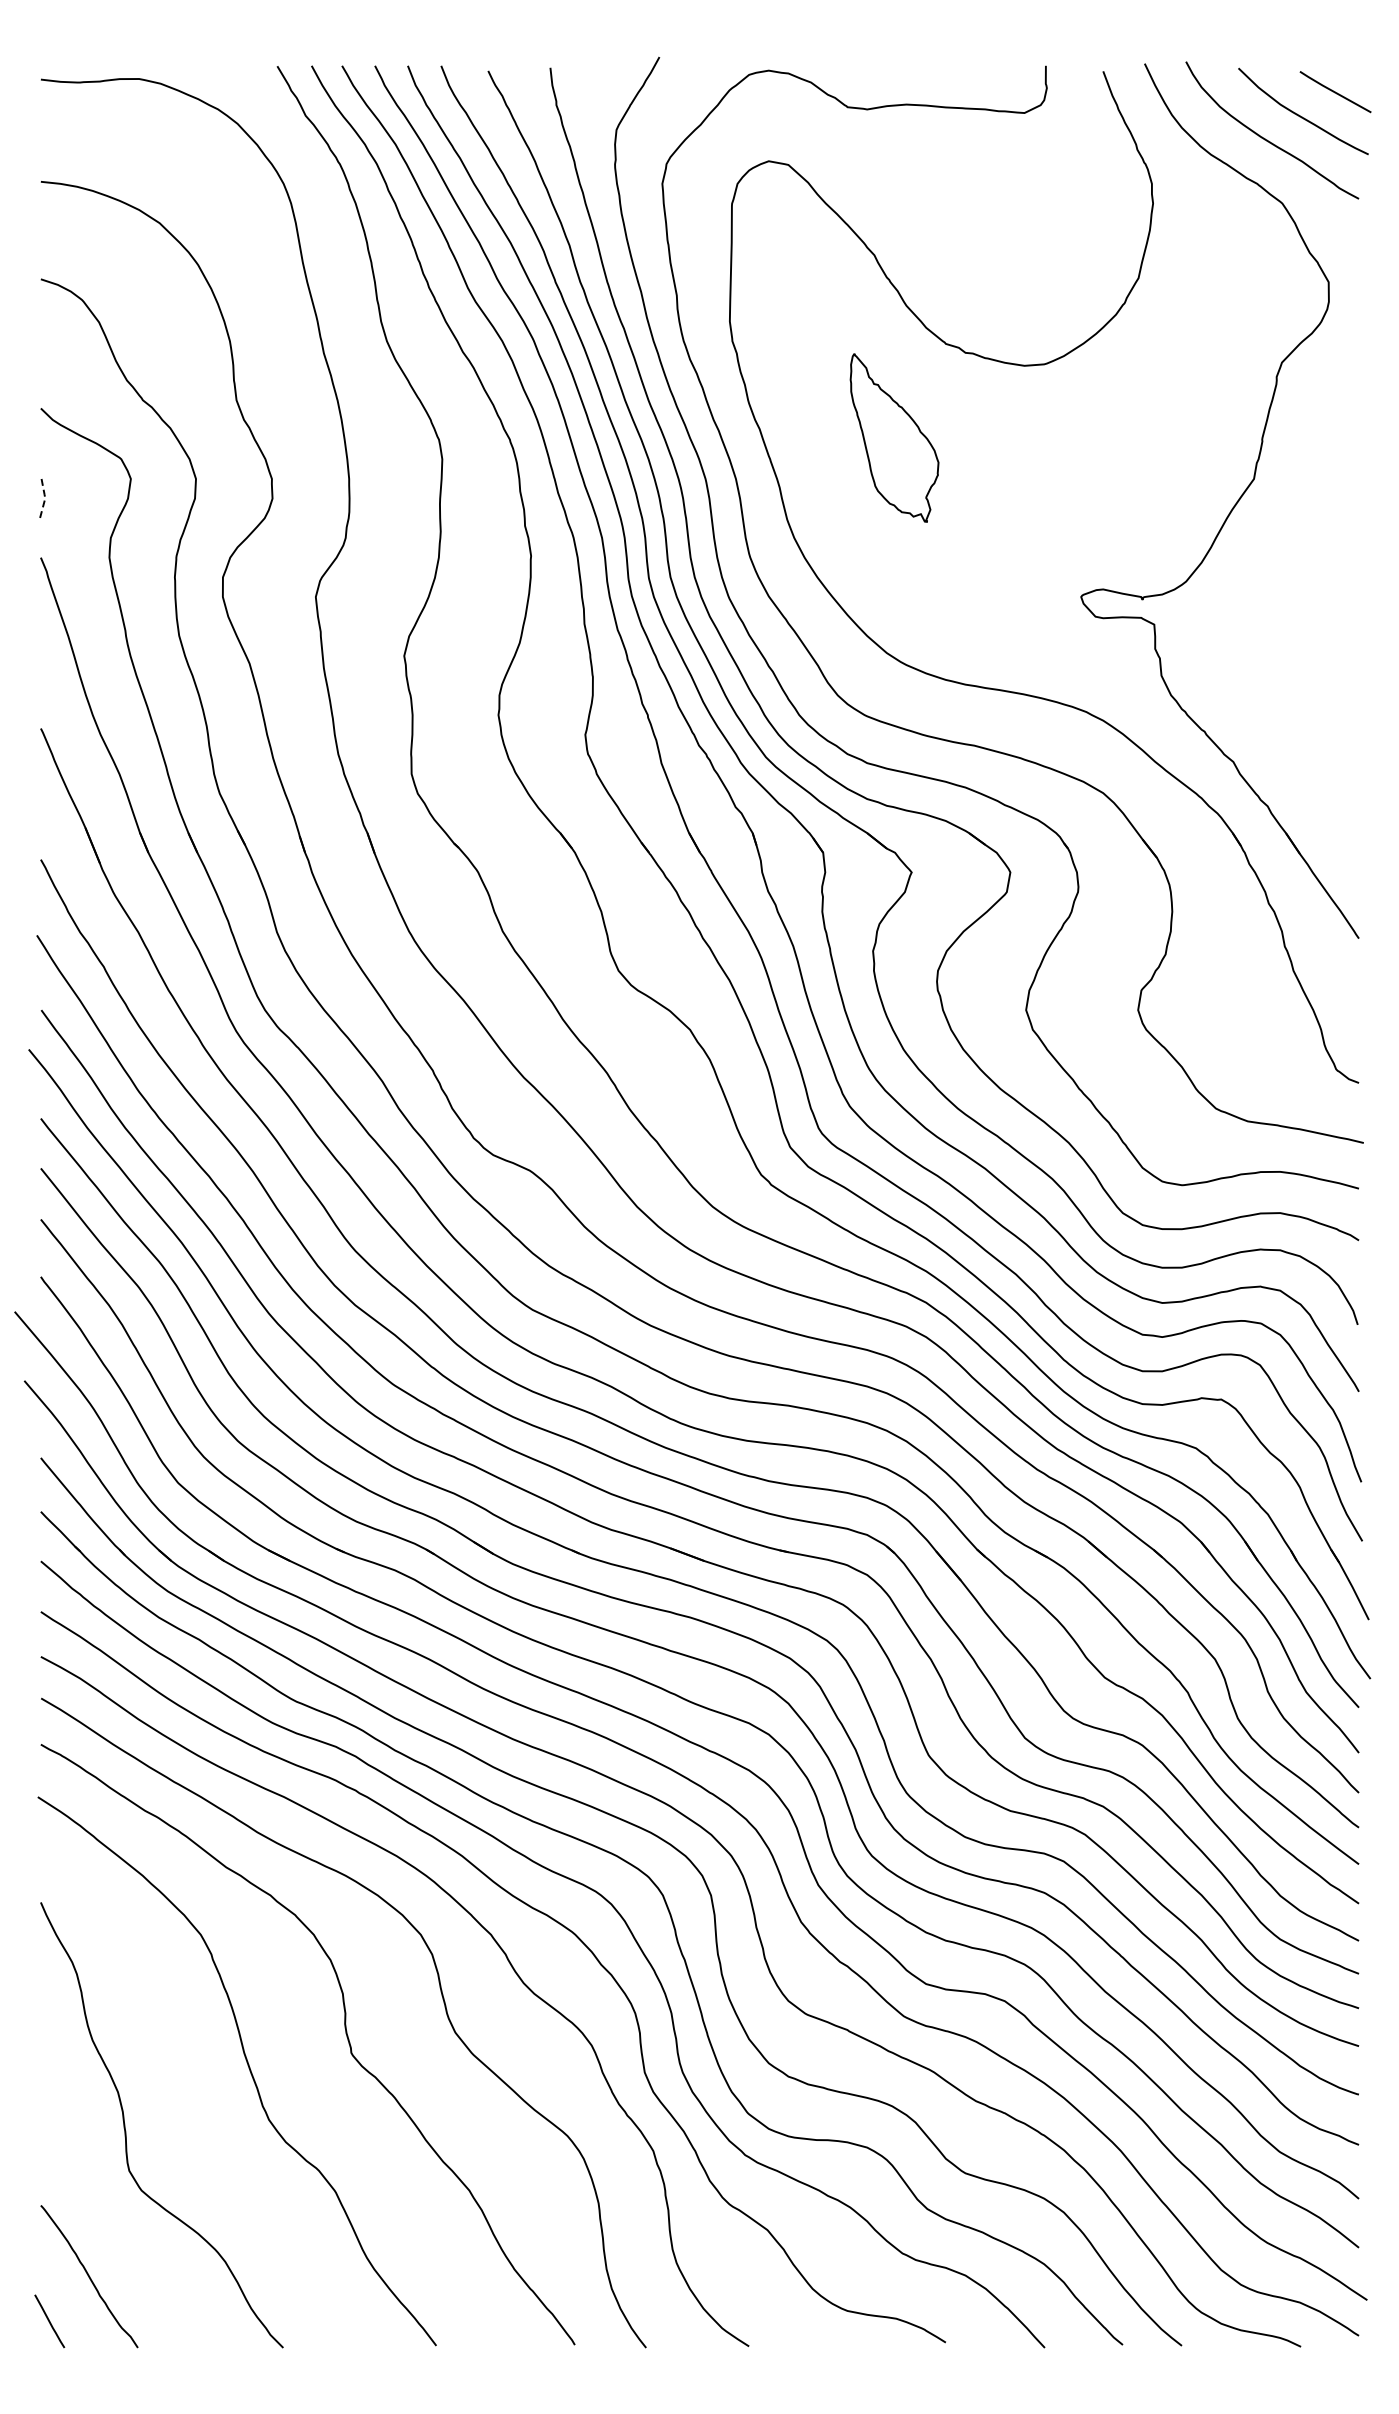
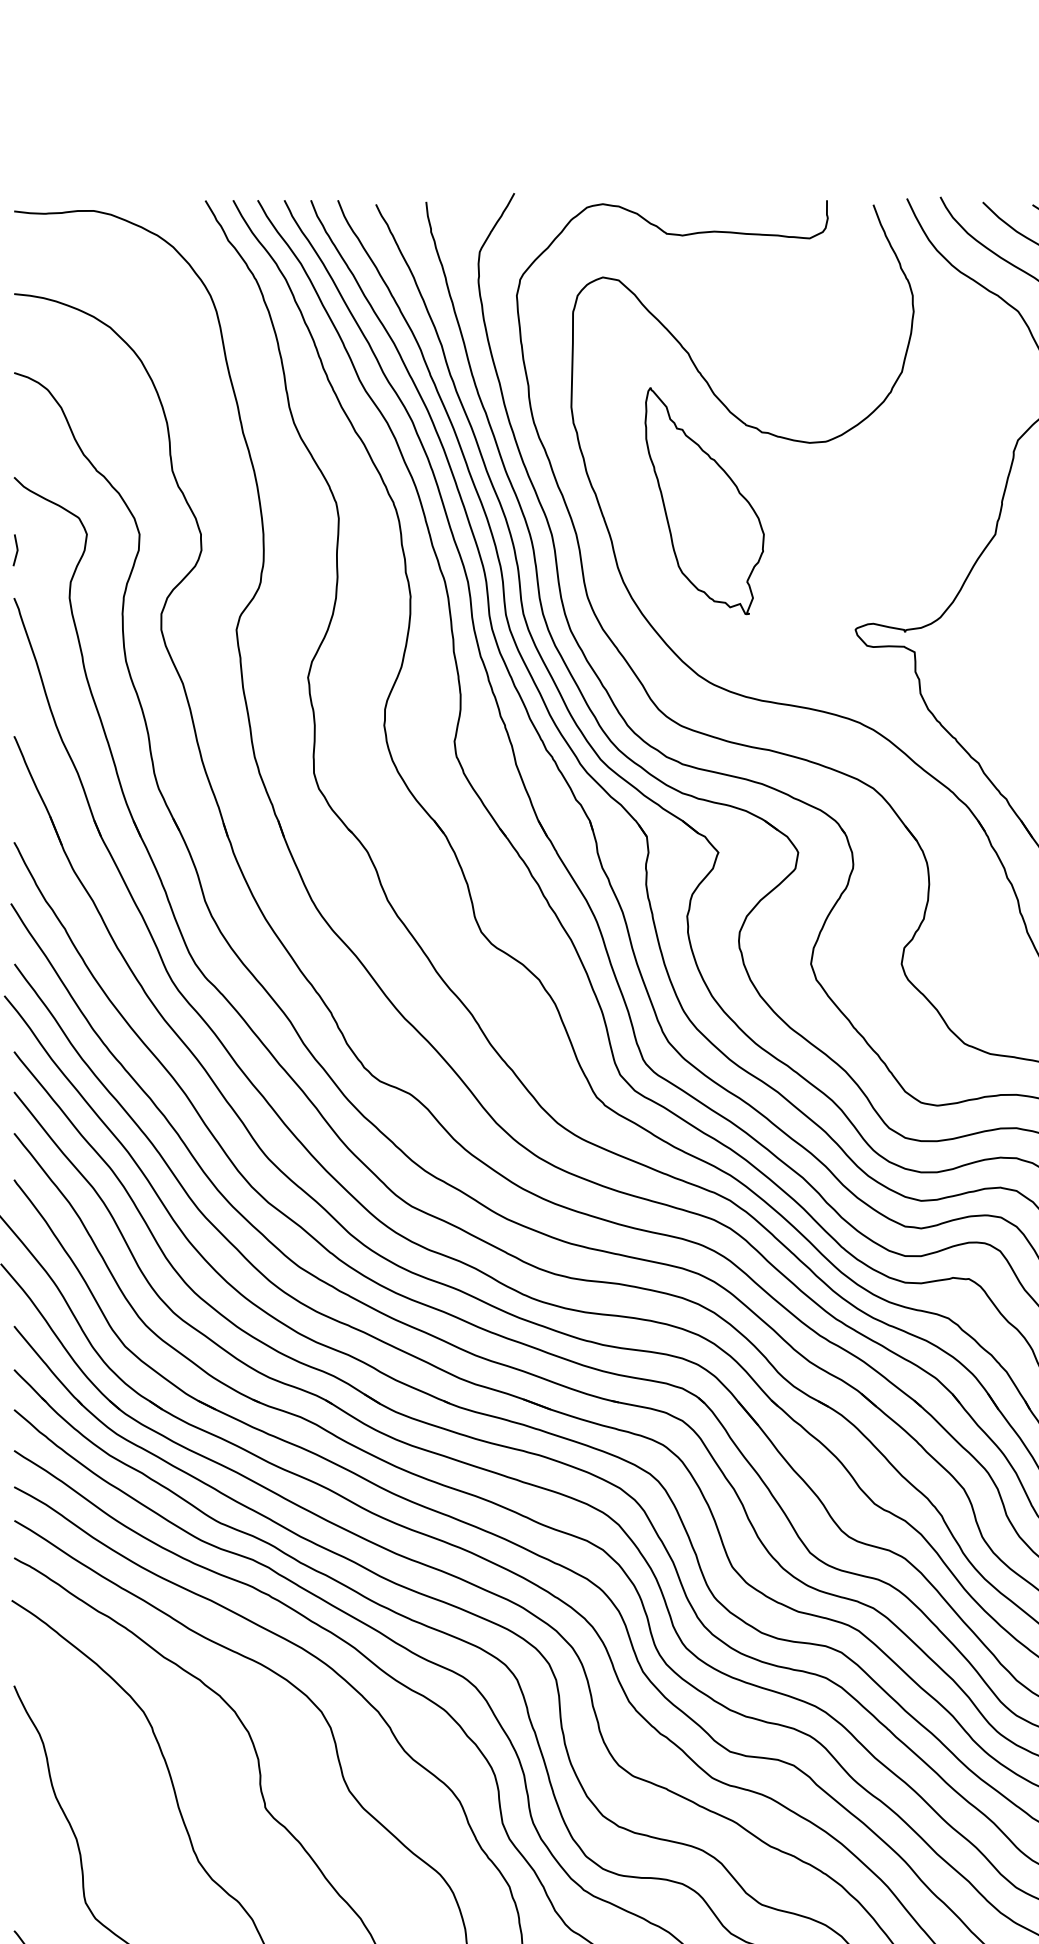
part: (894, 437) -> (704, 500), size x1.67
line: (45, 498) -> (17, 550), dashed -> solid

